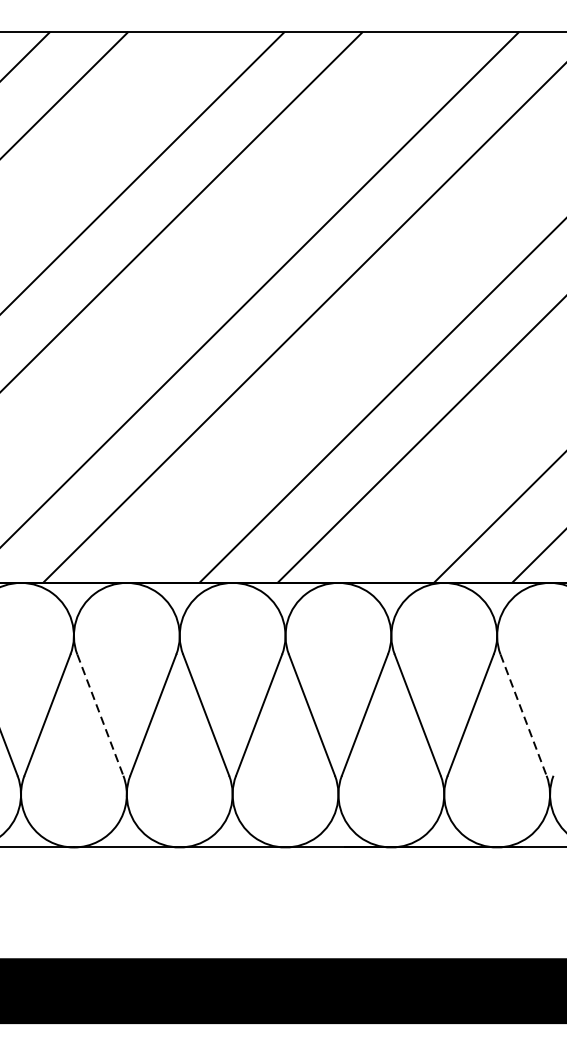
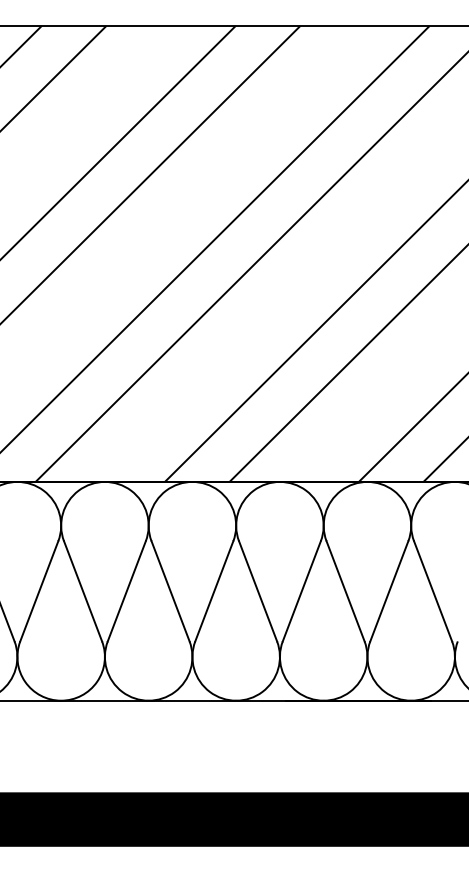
line: (100, 715) -> (83, 591), dashed -> solid
line: (524, 715) -> (433, 591), dashed -> solid

